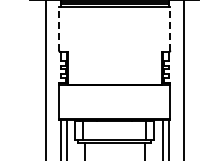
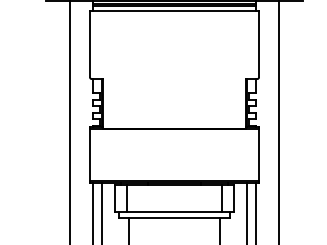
line: (59, 28) -> (90, 43), dashed -> solid
line: (170, 28) -> (259, 43), dashed -> solid

